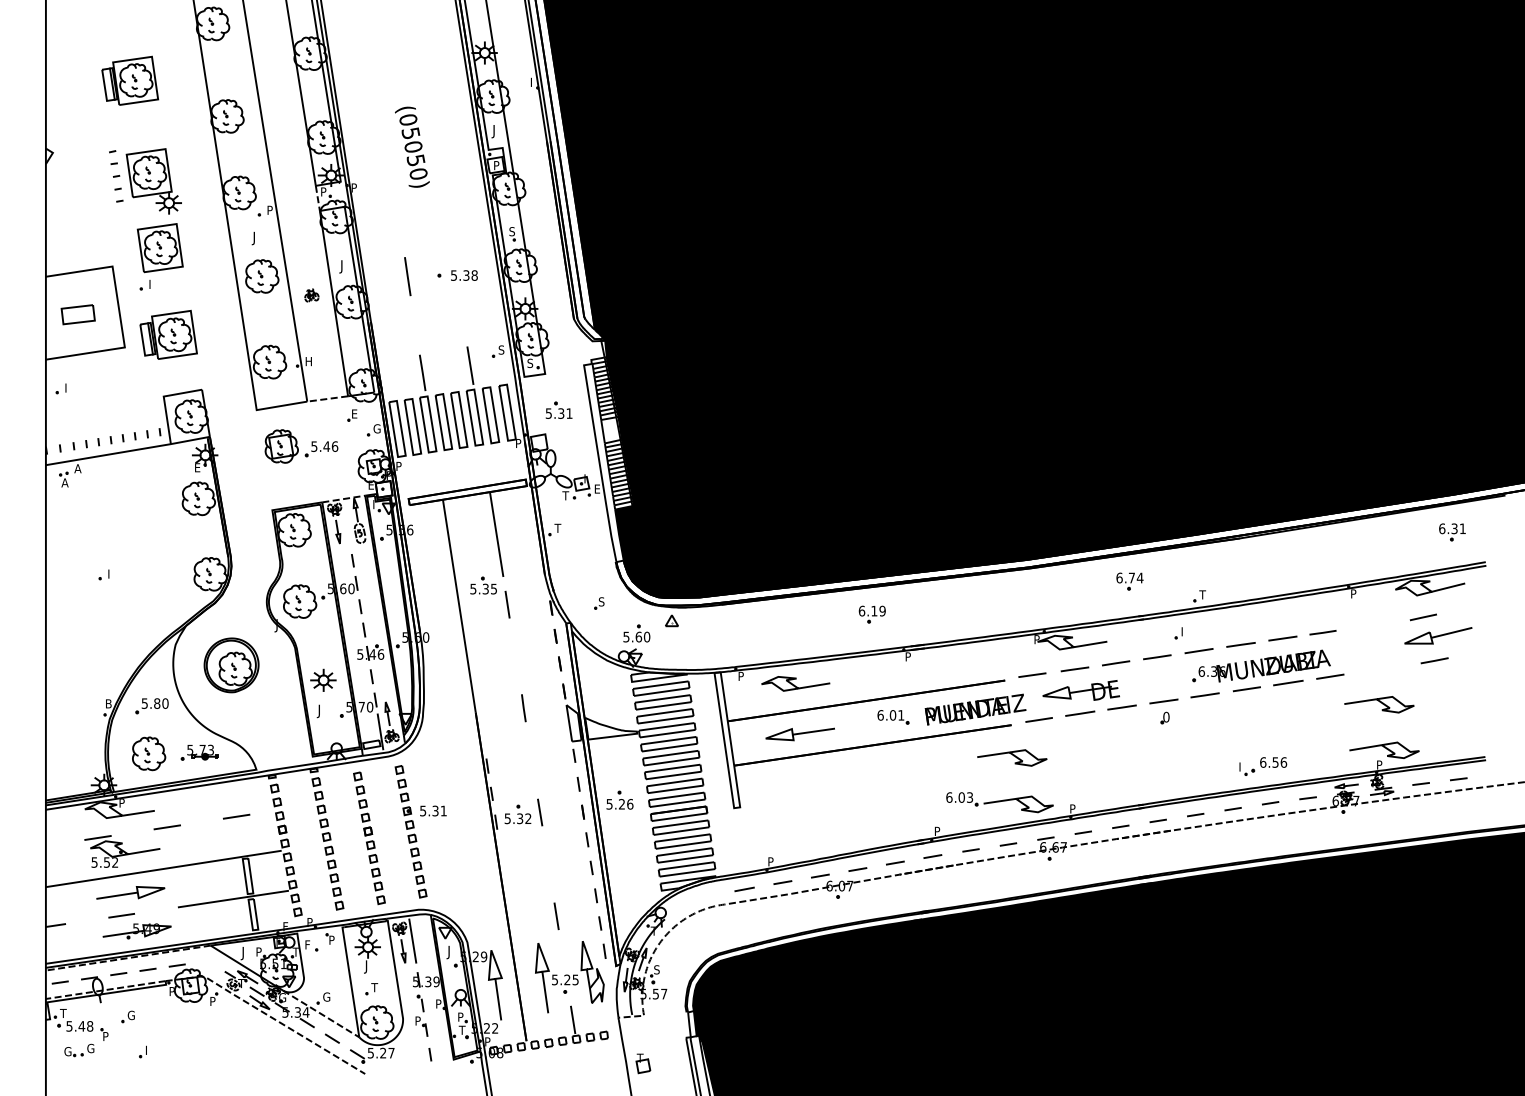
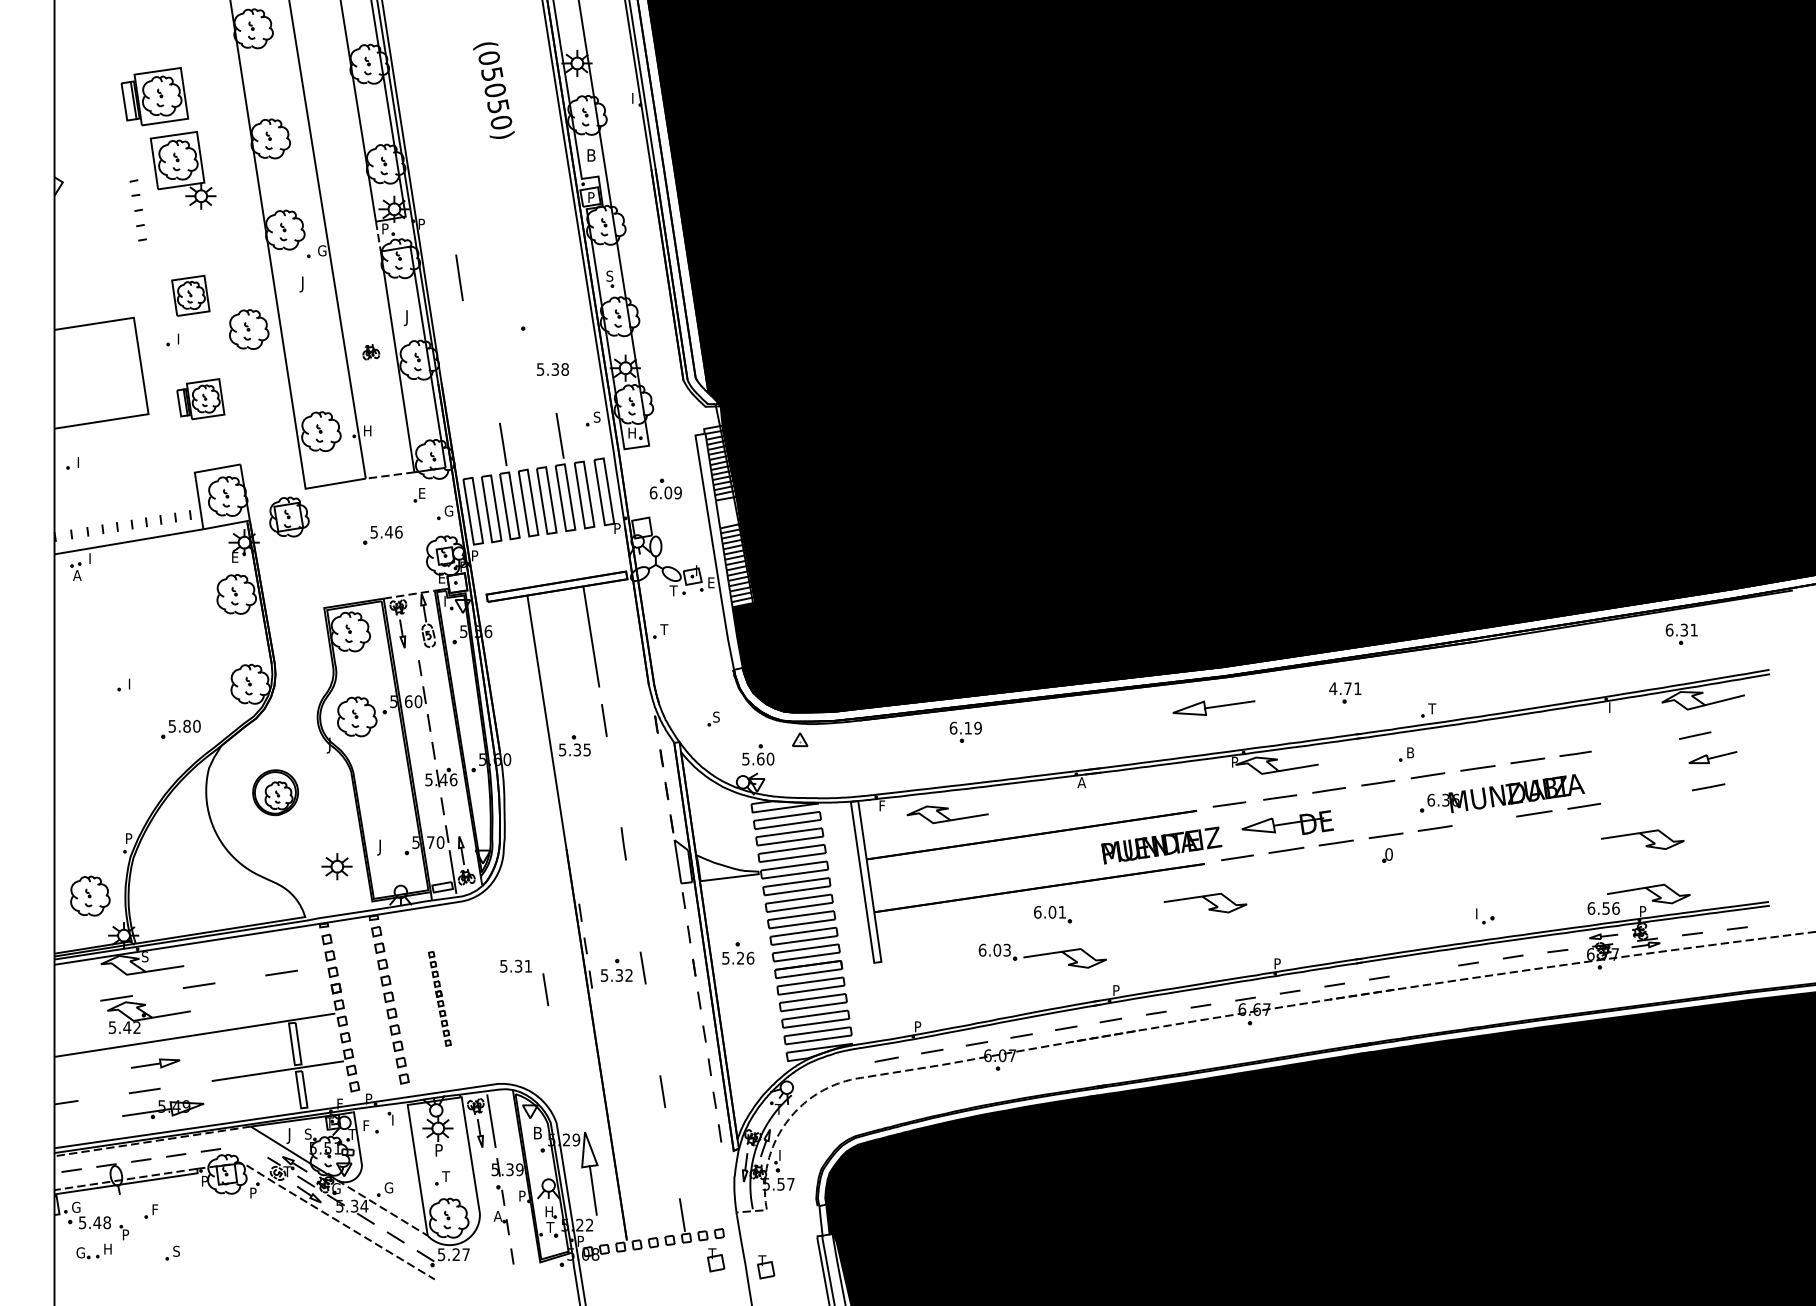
text: (495, 131) -> (590, 157), J -> B
text: (411, 147) -> (493, 90), moved
part: (153, 181) -> (182, 170), moved
text: (270, 210) -> (322, 250), P -> G
part: (160, 247) -> (190, 295), size x0.7
text: (464, 275) -> (552, 369), moved
part: (262, 276) -> (249, 329), moved
line: (407, 276) -> (459, 277), moved
part: (77, 314) -> (92, 374), removed
part: (168, 334) -> (200, 398), size x0.7
text: (530, 362) -> (631, 432), S -> H
text: (558, 413) -> (665, 492), 5.31 -> 6.09
part: (281, 445) -> (289, 516), moved
text: (77, 468) -> (92, 558), A -> I
part: (1452, 531) -> (1681, 633), moved
text: (1129, 577) -> (1345, 688), 6.74 -> 4.71
part: (483, 585) -> (574, 745), moved
text: (1353, 592) -> (1612, 705), P -> I
part: (872, 613) -> (965, 731), moved
text: (1185, 631) -> (1411, 752), I -> B
part: (1437, 635) -> (1712, 757), size x0.6
text: (908, 656) -> (1081, 782), P -> A
part: (231, 665) -> (275, 792), size x0.7
text: (741, 674) -> (883, 803), P -> F
part: (322, 680) -> (336, 866), moved
line: (1246, 689) -> (1484, 821), removed
text: (108, 703) -> (129, 838), B -> P
part: (151, 706) -> (180, 729), moved
part: (893, 717) -> (1052, 914), moved
curve: (799, 733) -> (1213, 707), moved
part: (199, 752) -> (237, 896), removed
part: (149, 753) -> (90, 895), moved
text: (1273, 762) -> (1603, 908), moved
part: (999, 801) -> (1042, 955), moved
text: (121, 802) -> (144, 956), P -> S
line: (1195, 814) -> (1423, 970), removed
line: (458, 830) -> (545, 989), added
part: (411, 831) -> (489, 990), removed
part: (369, 838) -> (439, 998), size x0.6
text: (107, 862) -> (127, 1027), 5.52 -> 5.42
part: (130, 892) -> (155, 1063), size x0.6
text: (332, 937) -> (395, 1117), P -> I
text: (259, 951) -> (308, 1133), P -> S
text: (450, 952) -> (536, 1134), J -> B
text: (367, 966) -> (437, 1151), J -> P
text: (657, 969) -> (782, 1154), S -> I
part: (569, 977) -> (678, 1164), removed
text: (63, 1012) -> (75, 1206), T -> G
text: (131, 1015) -> (156, 1209), G -> F
text: (461, 1016) -> (549, 1211), P -> H
text: (417, 1021) -> (497, 1216), P -> A
text: (90, 1047) -> (107, 1248), G -> H
text: (148, 1049) -> (176, 1250), I -> S
part: (601, 1058) -> (716, 1260), added

